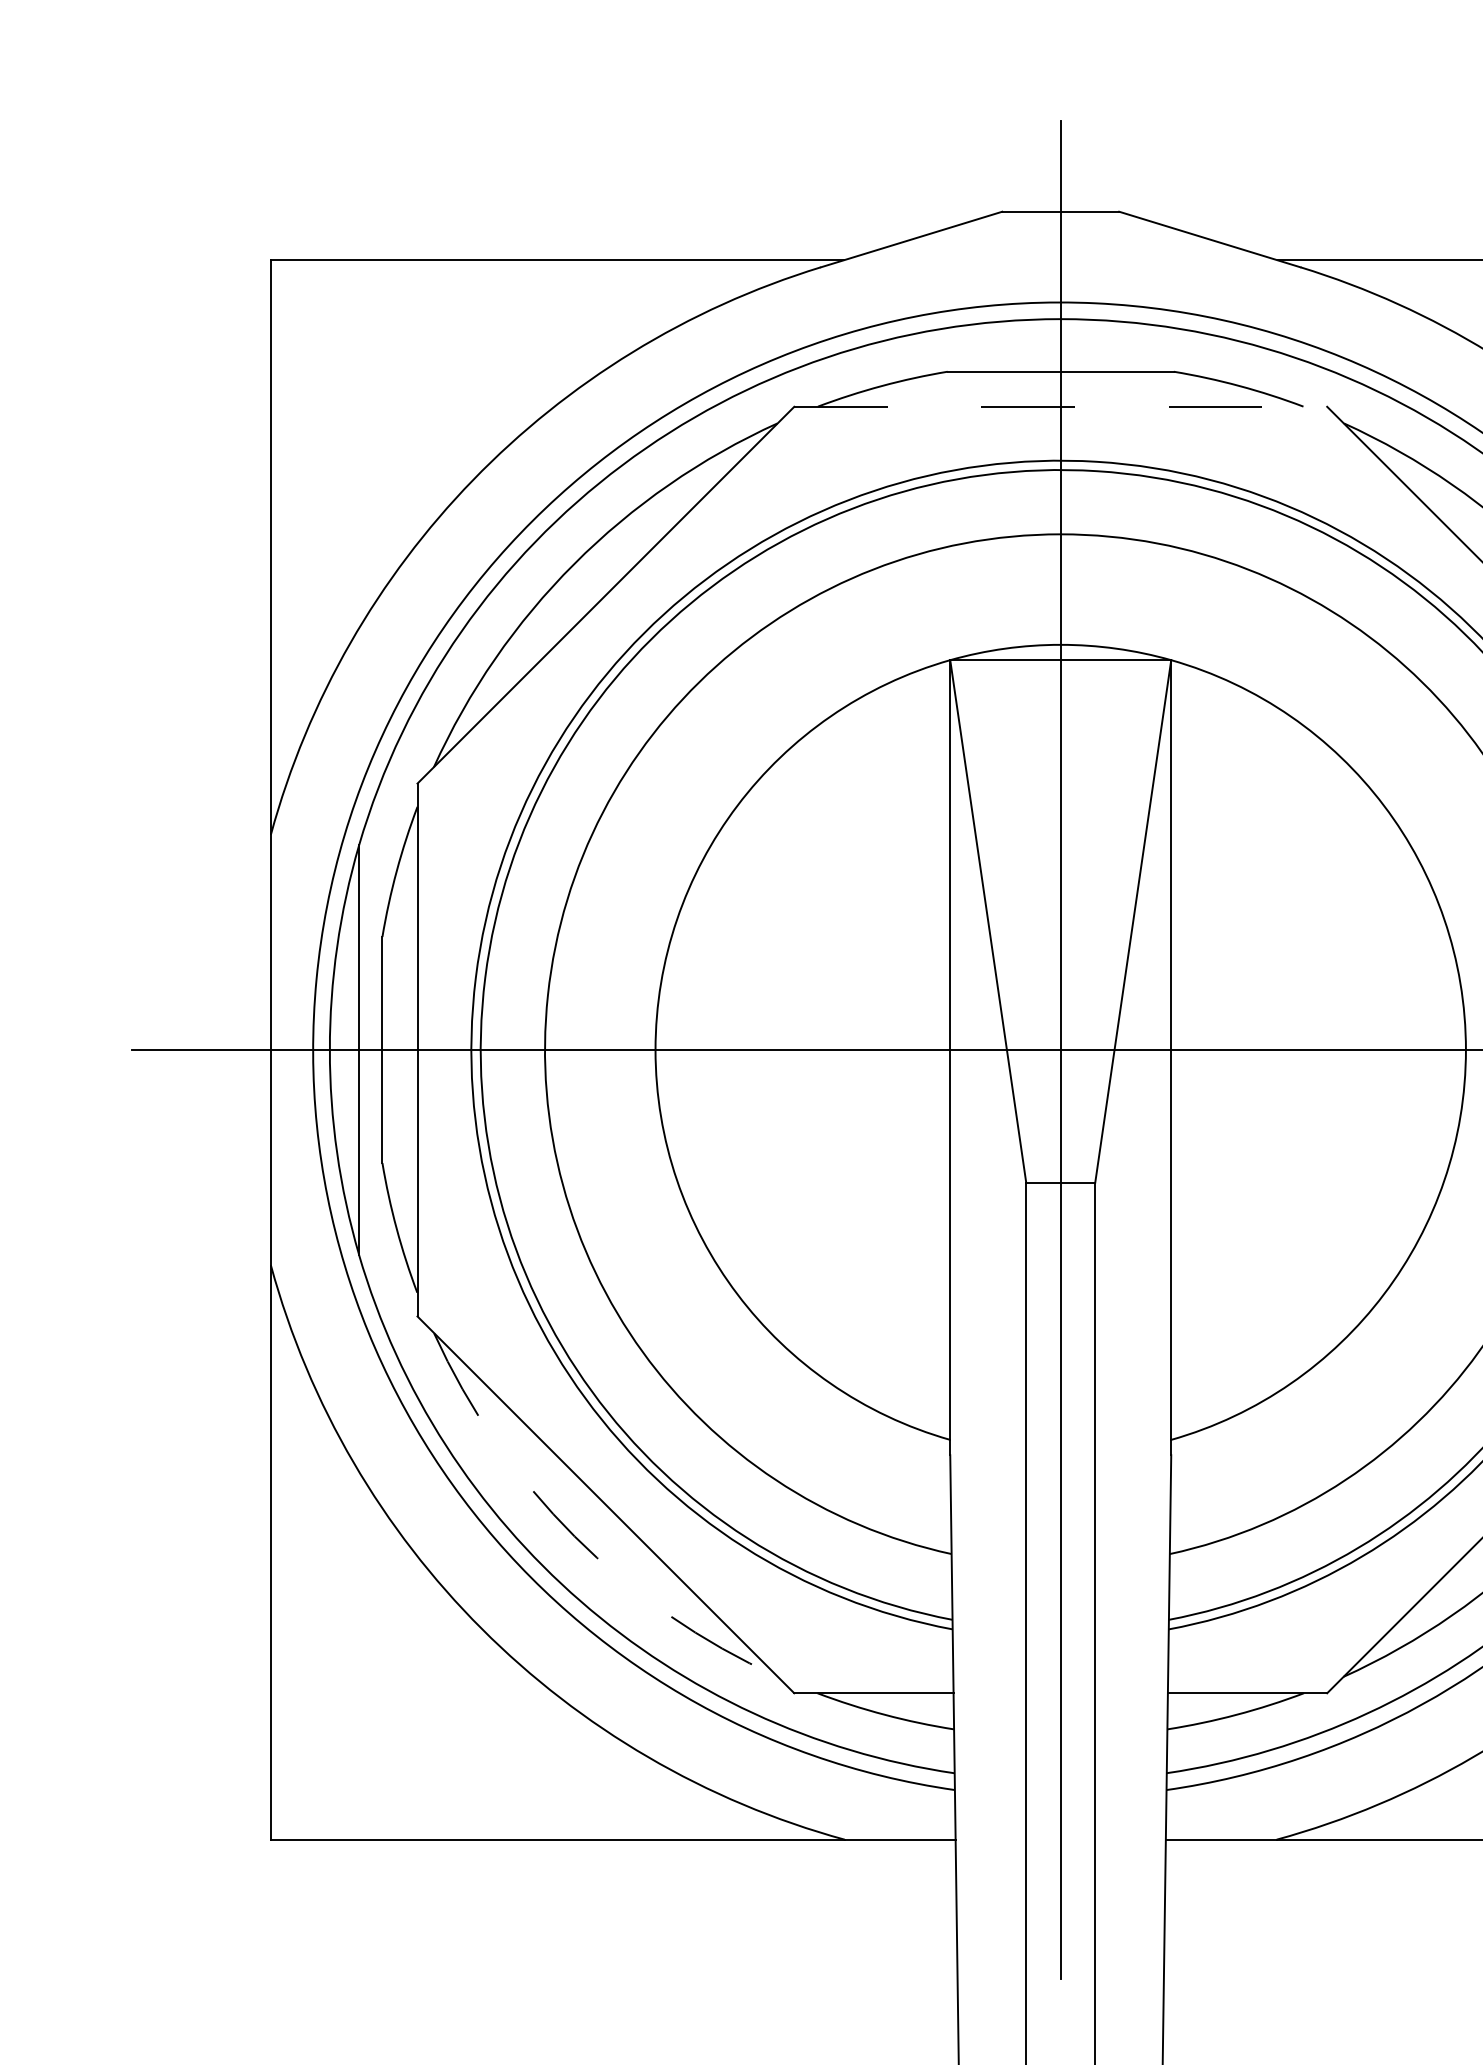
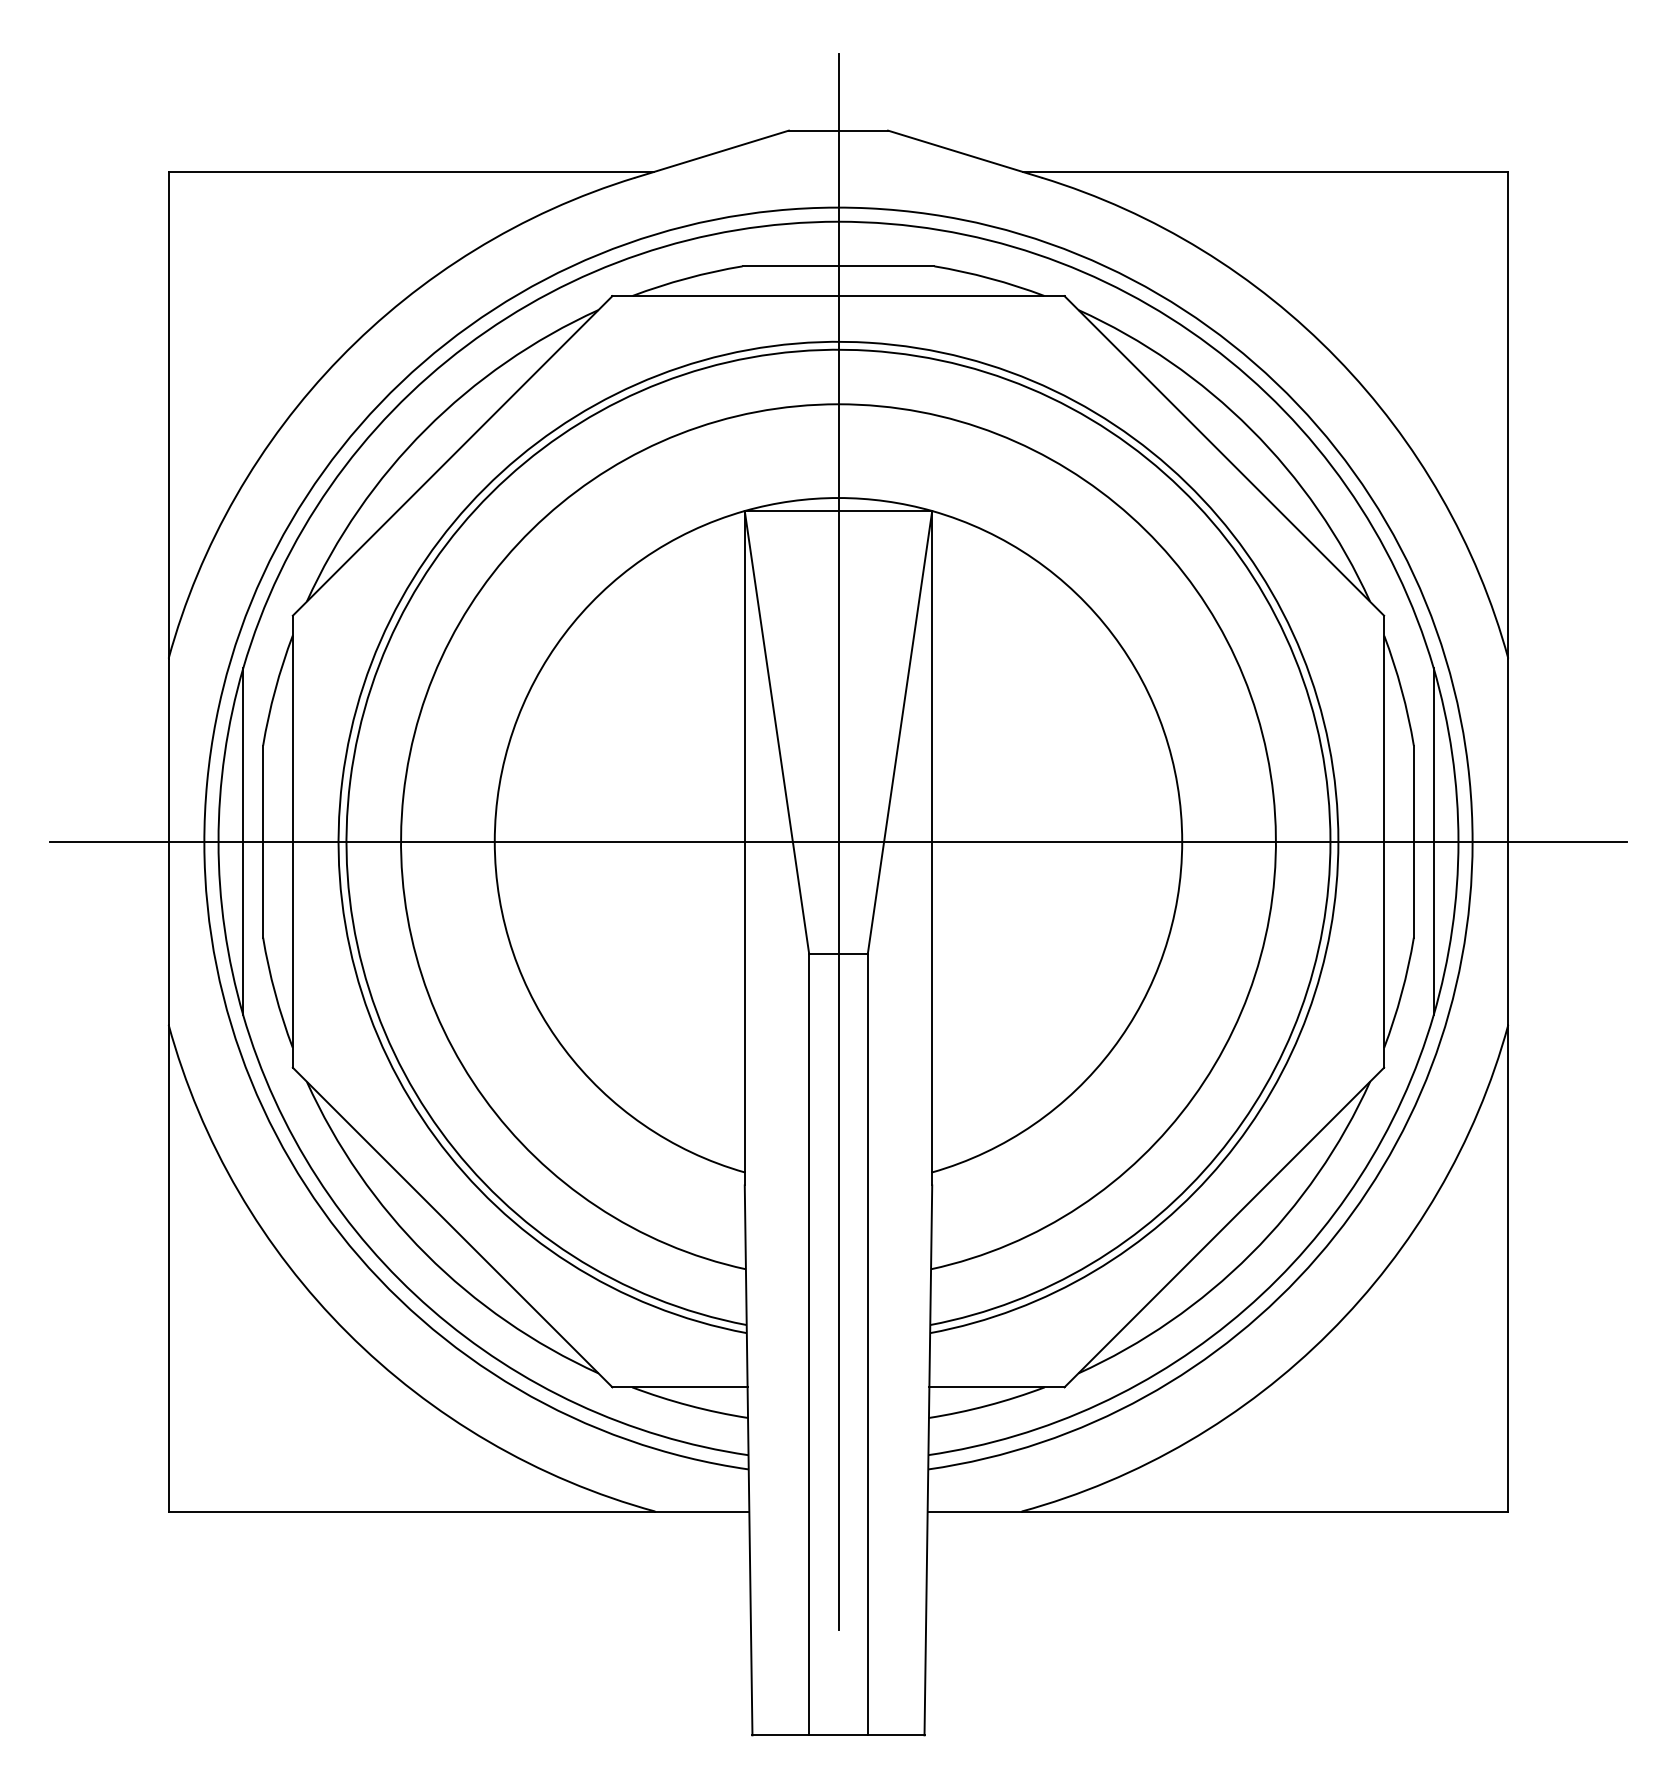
line: (1060, 407) -> (838, 296), dashed -> solid
arc: (575, 1536) -> (426, 1254), dashed -> solid

